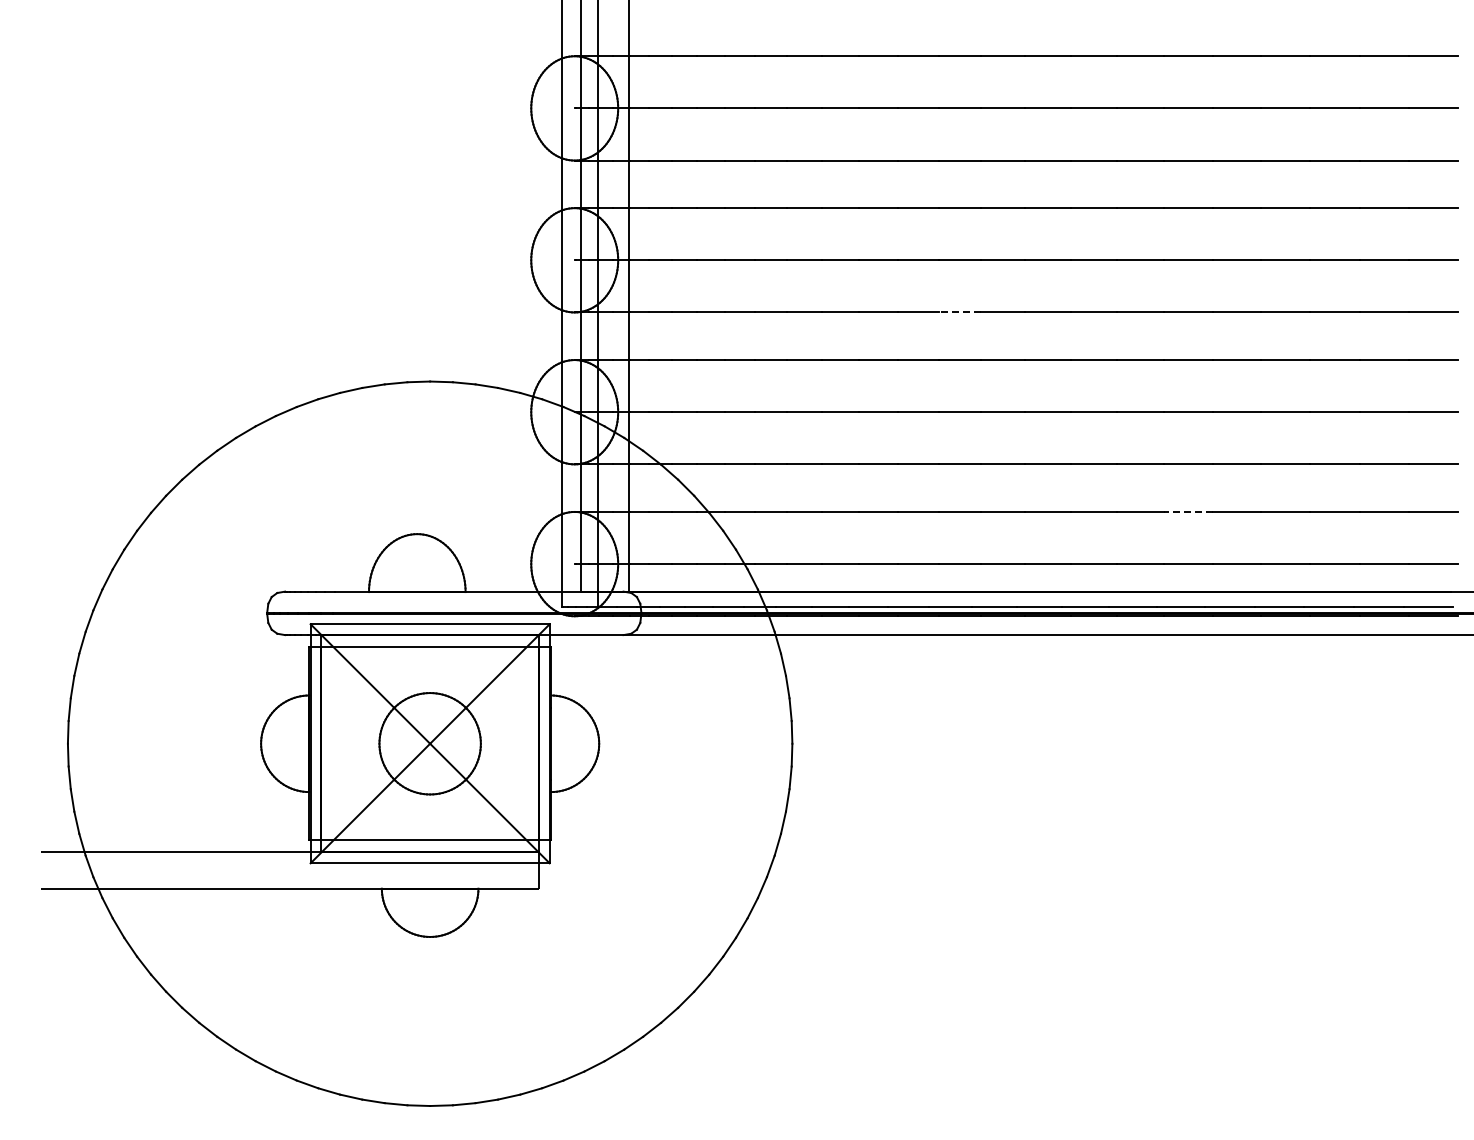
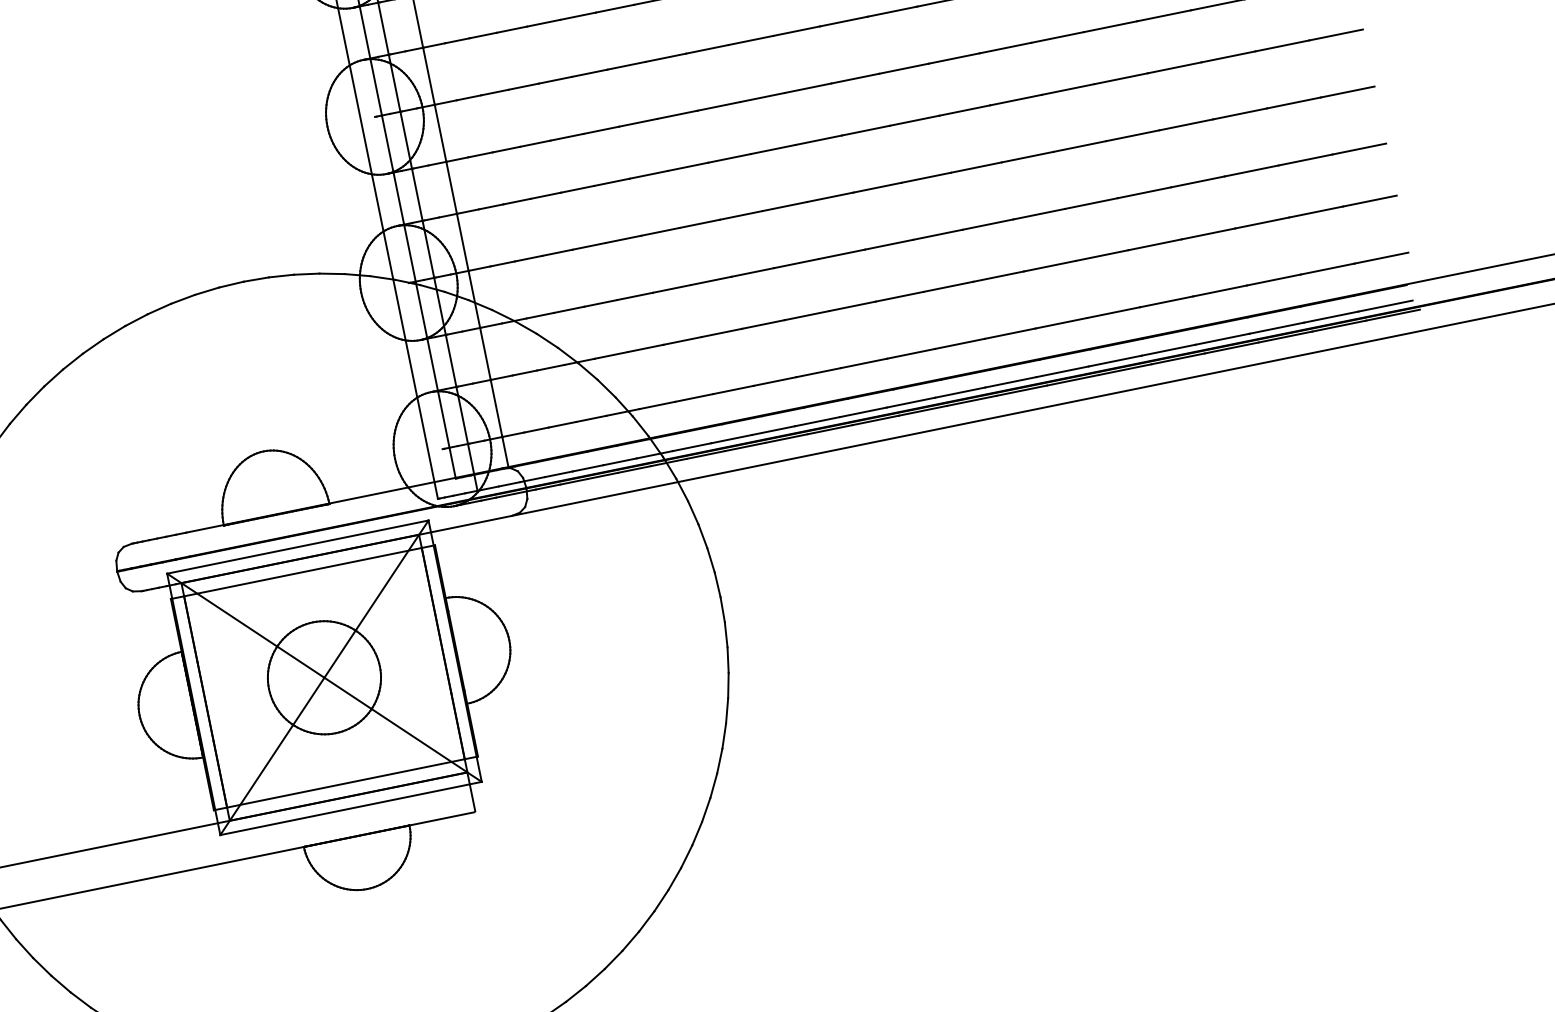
line: (959, 312) -> (807, 88), dashed -> solid
line: (1187, 511) -> (1100, 255), dashed -> solid

